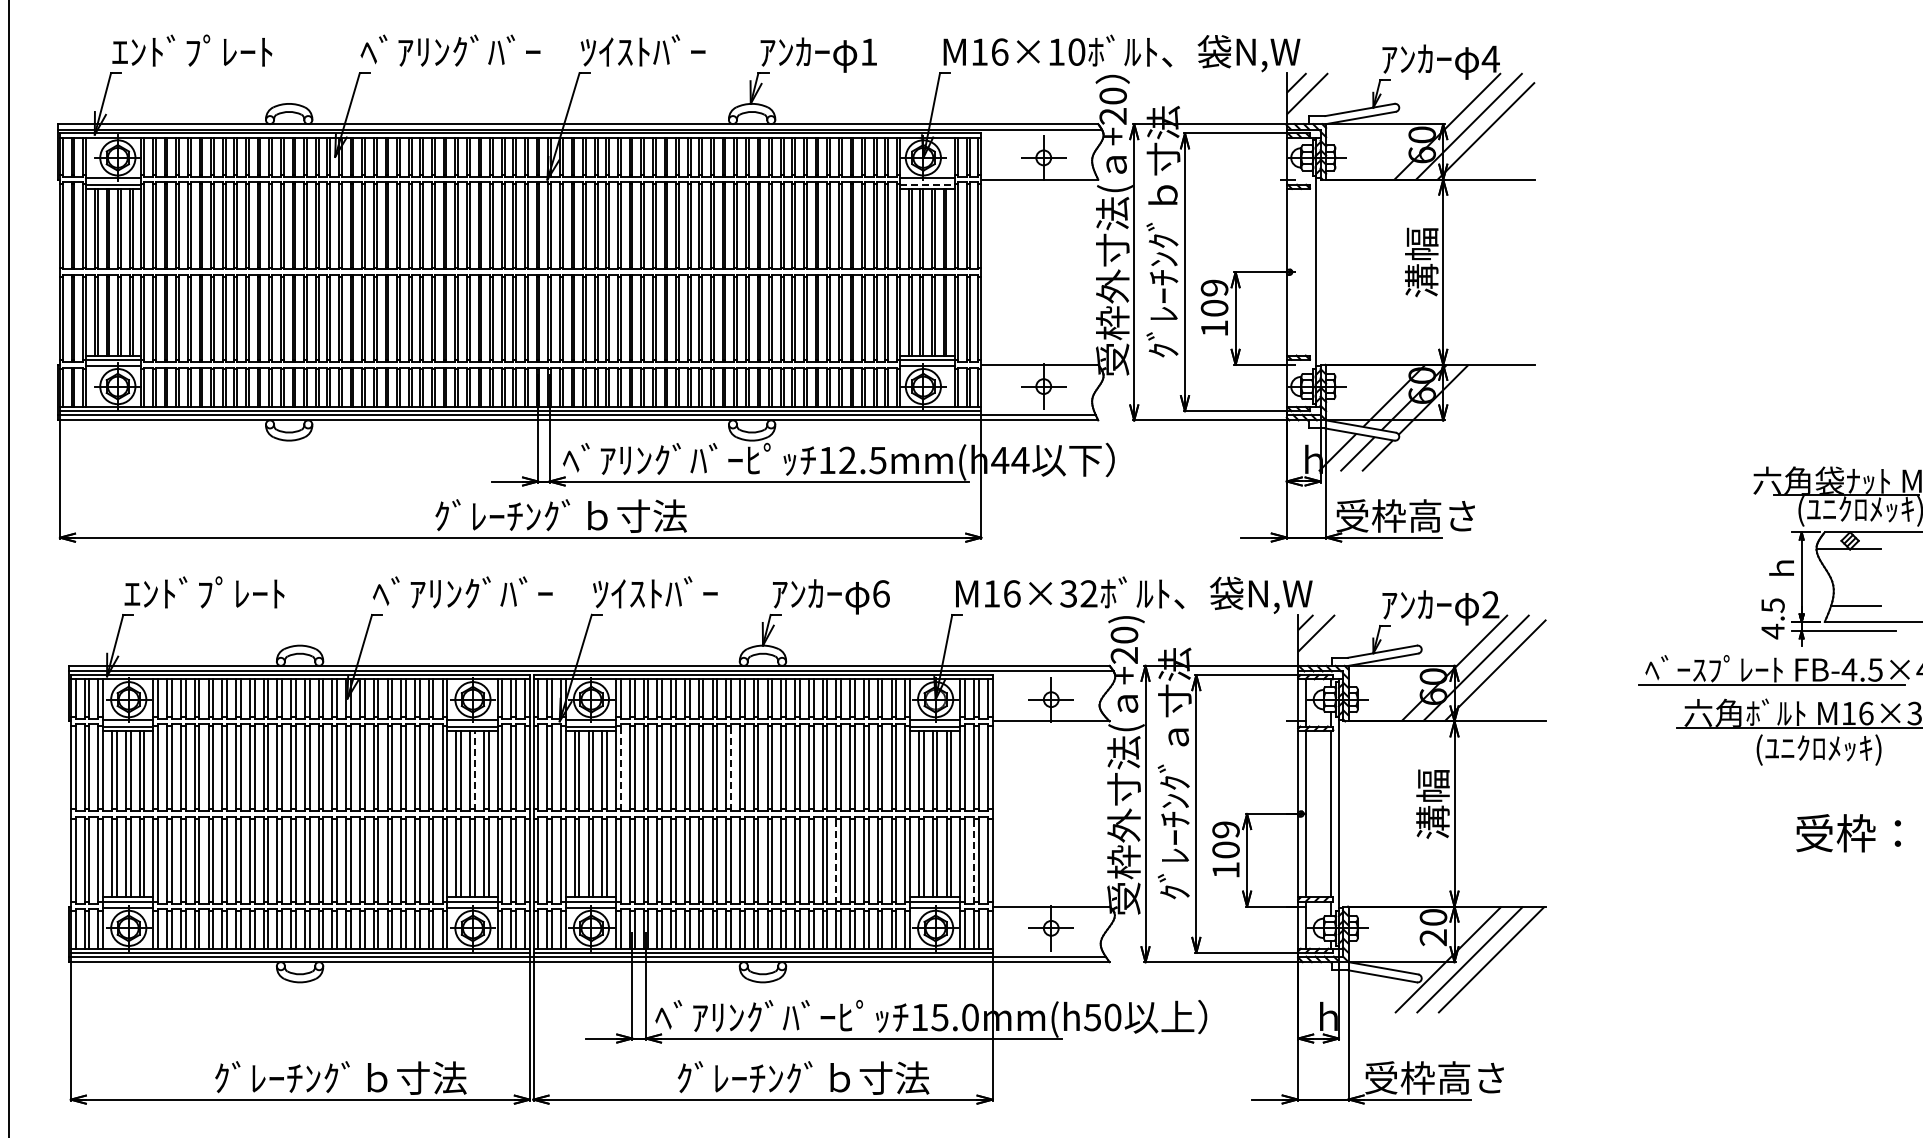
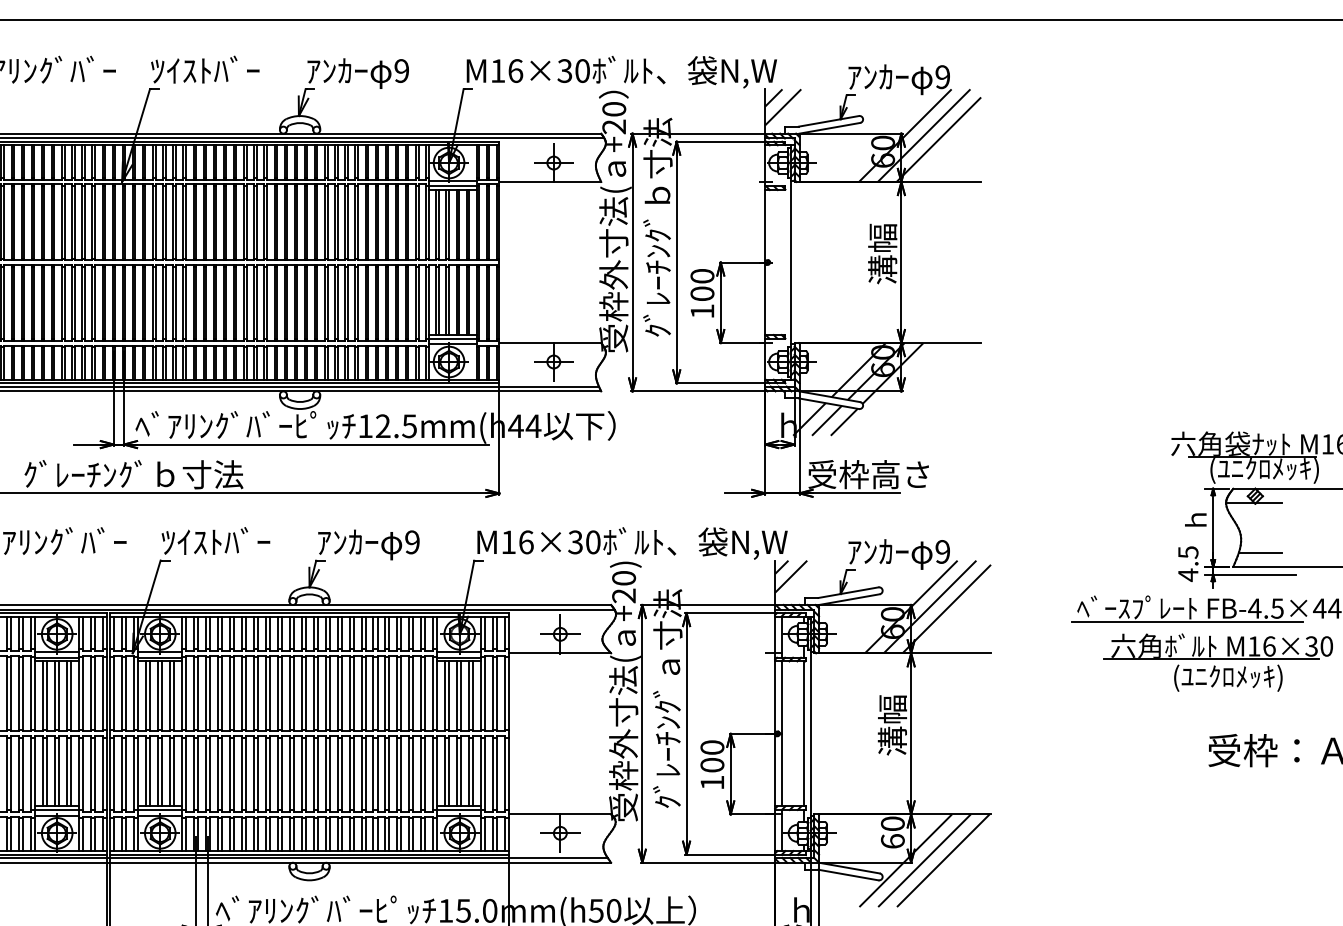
text: (868, 51) -> (401, 70), 1 -> 9
text: (1055, 51) -> (564, 70), M16×10 -> M16×30
text: (1490, 58) -> (942, 76), 4 -> 9
line: (927, 184) -> (452, 186), dashed -> solid
text: (1214, 287) -> (702, 275), 109 -> 100
text: (881, 593) -> (412, 542), 6 -> 9
text: (1088, 593) -> (592, 542), M16×32 -> M16×30
text: (1490, 604) -> (942, 551), 2 -> 9
line: (620, 767) -> (185, 693), dashed -> solid
line: (730, 767) -> (281, 693), dashed -> solid
line: (474, 770) -> (58, 696), dashed -> solid
text: (1225, 829) -> (711, 747), 109 -> 100
line: (836, 860) -> (373, 774), dashed -> solid
line: (974, 860) -> (493, 774), dashed -> solid
text: (1433, 937) -> (892, 841), 20 -> 60

